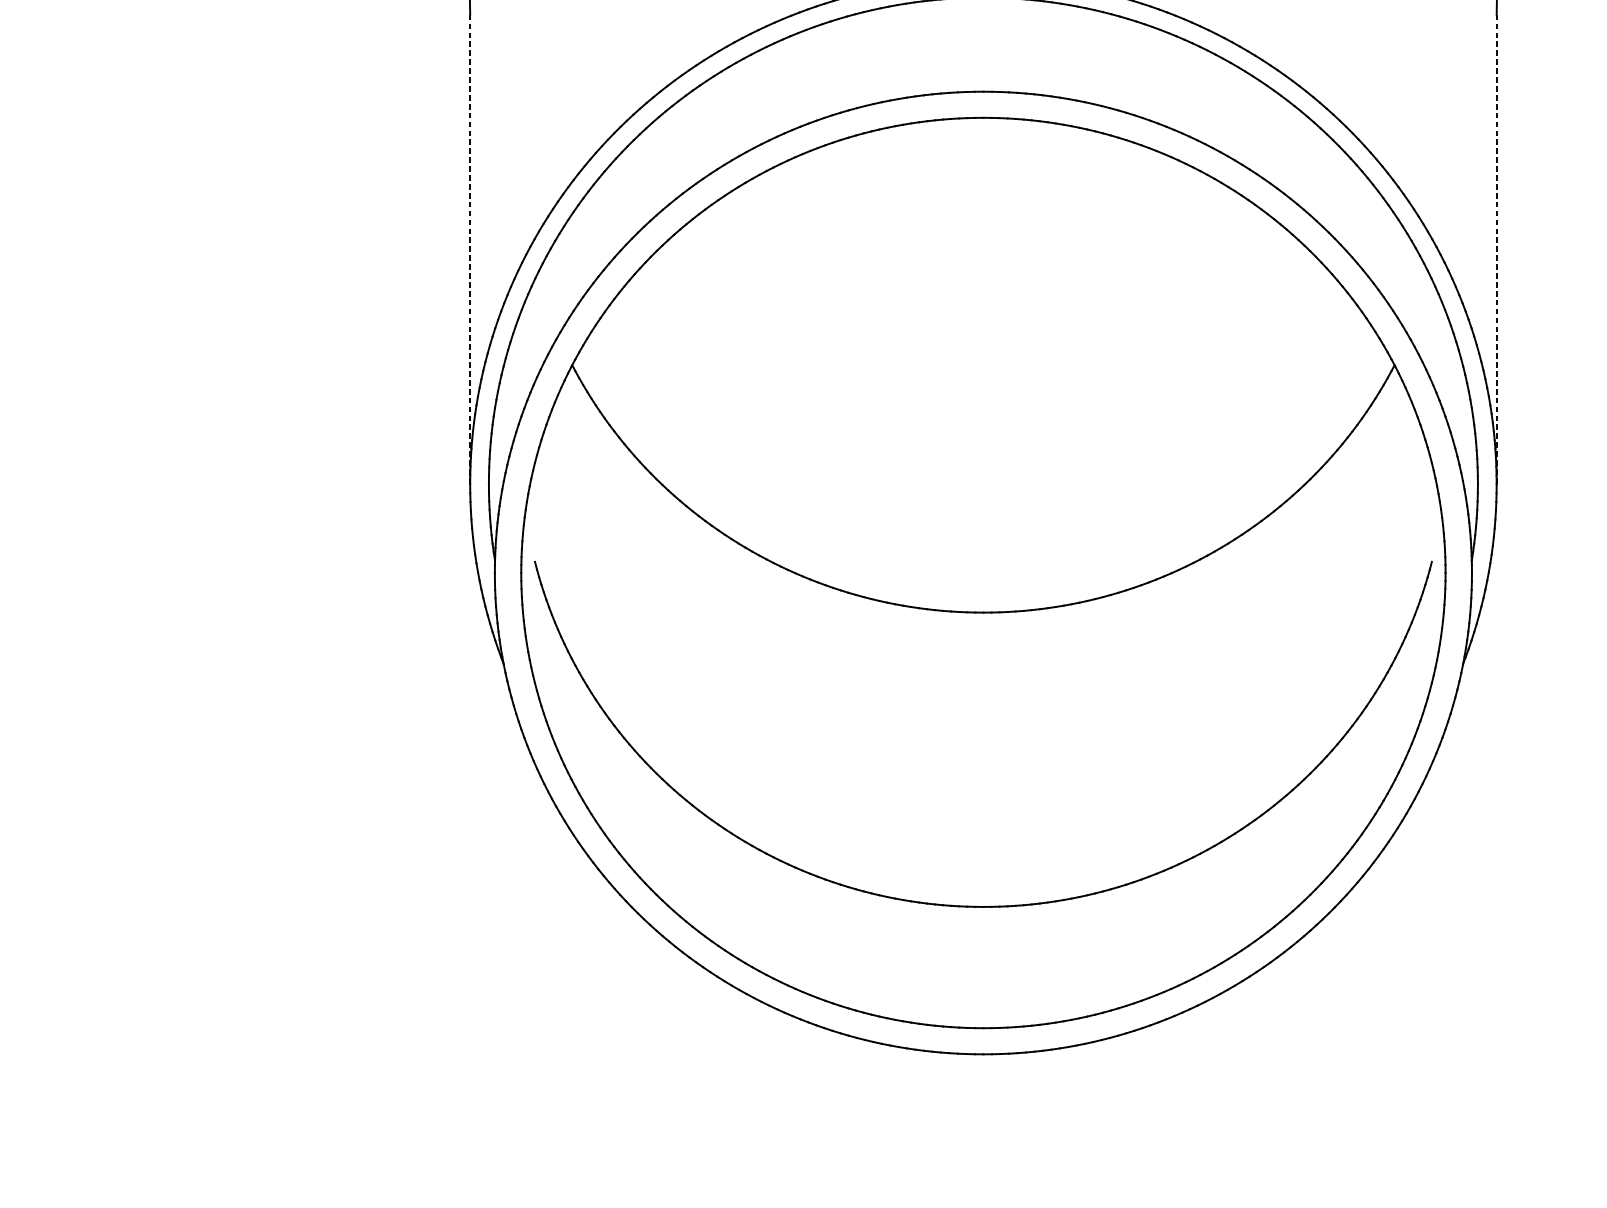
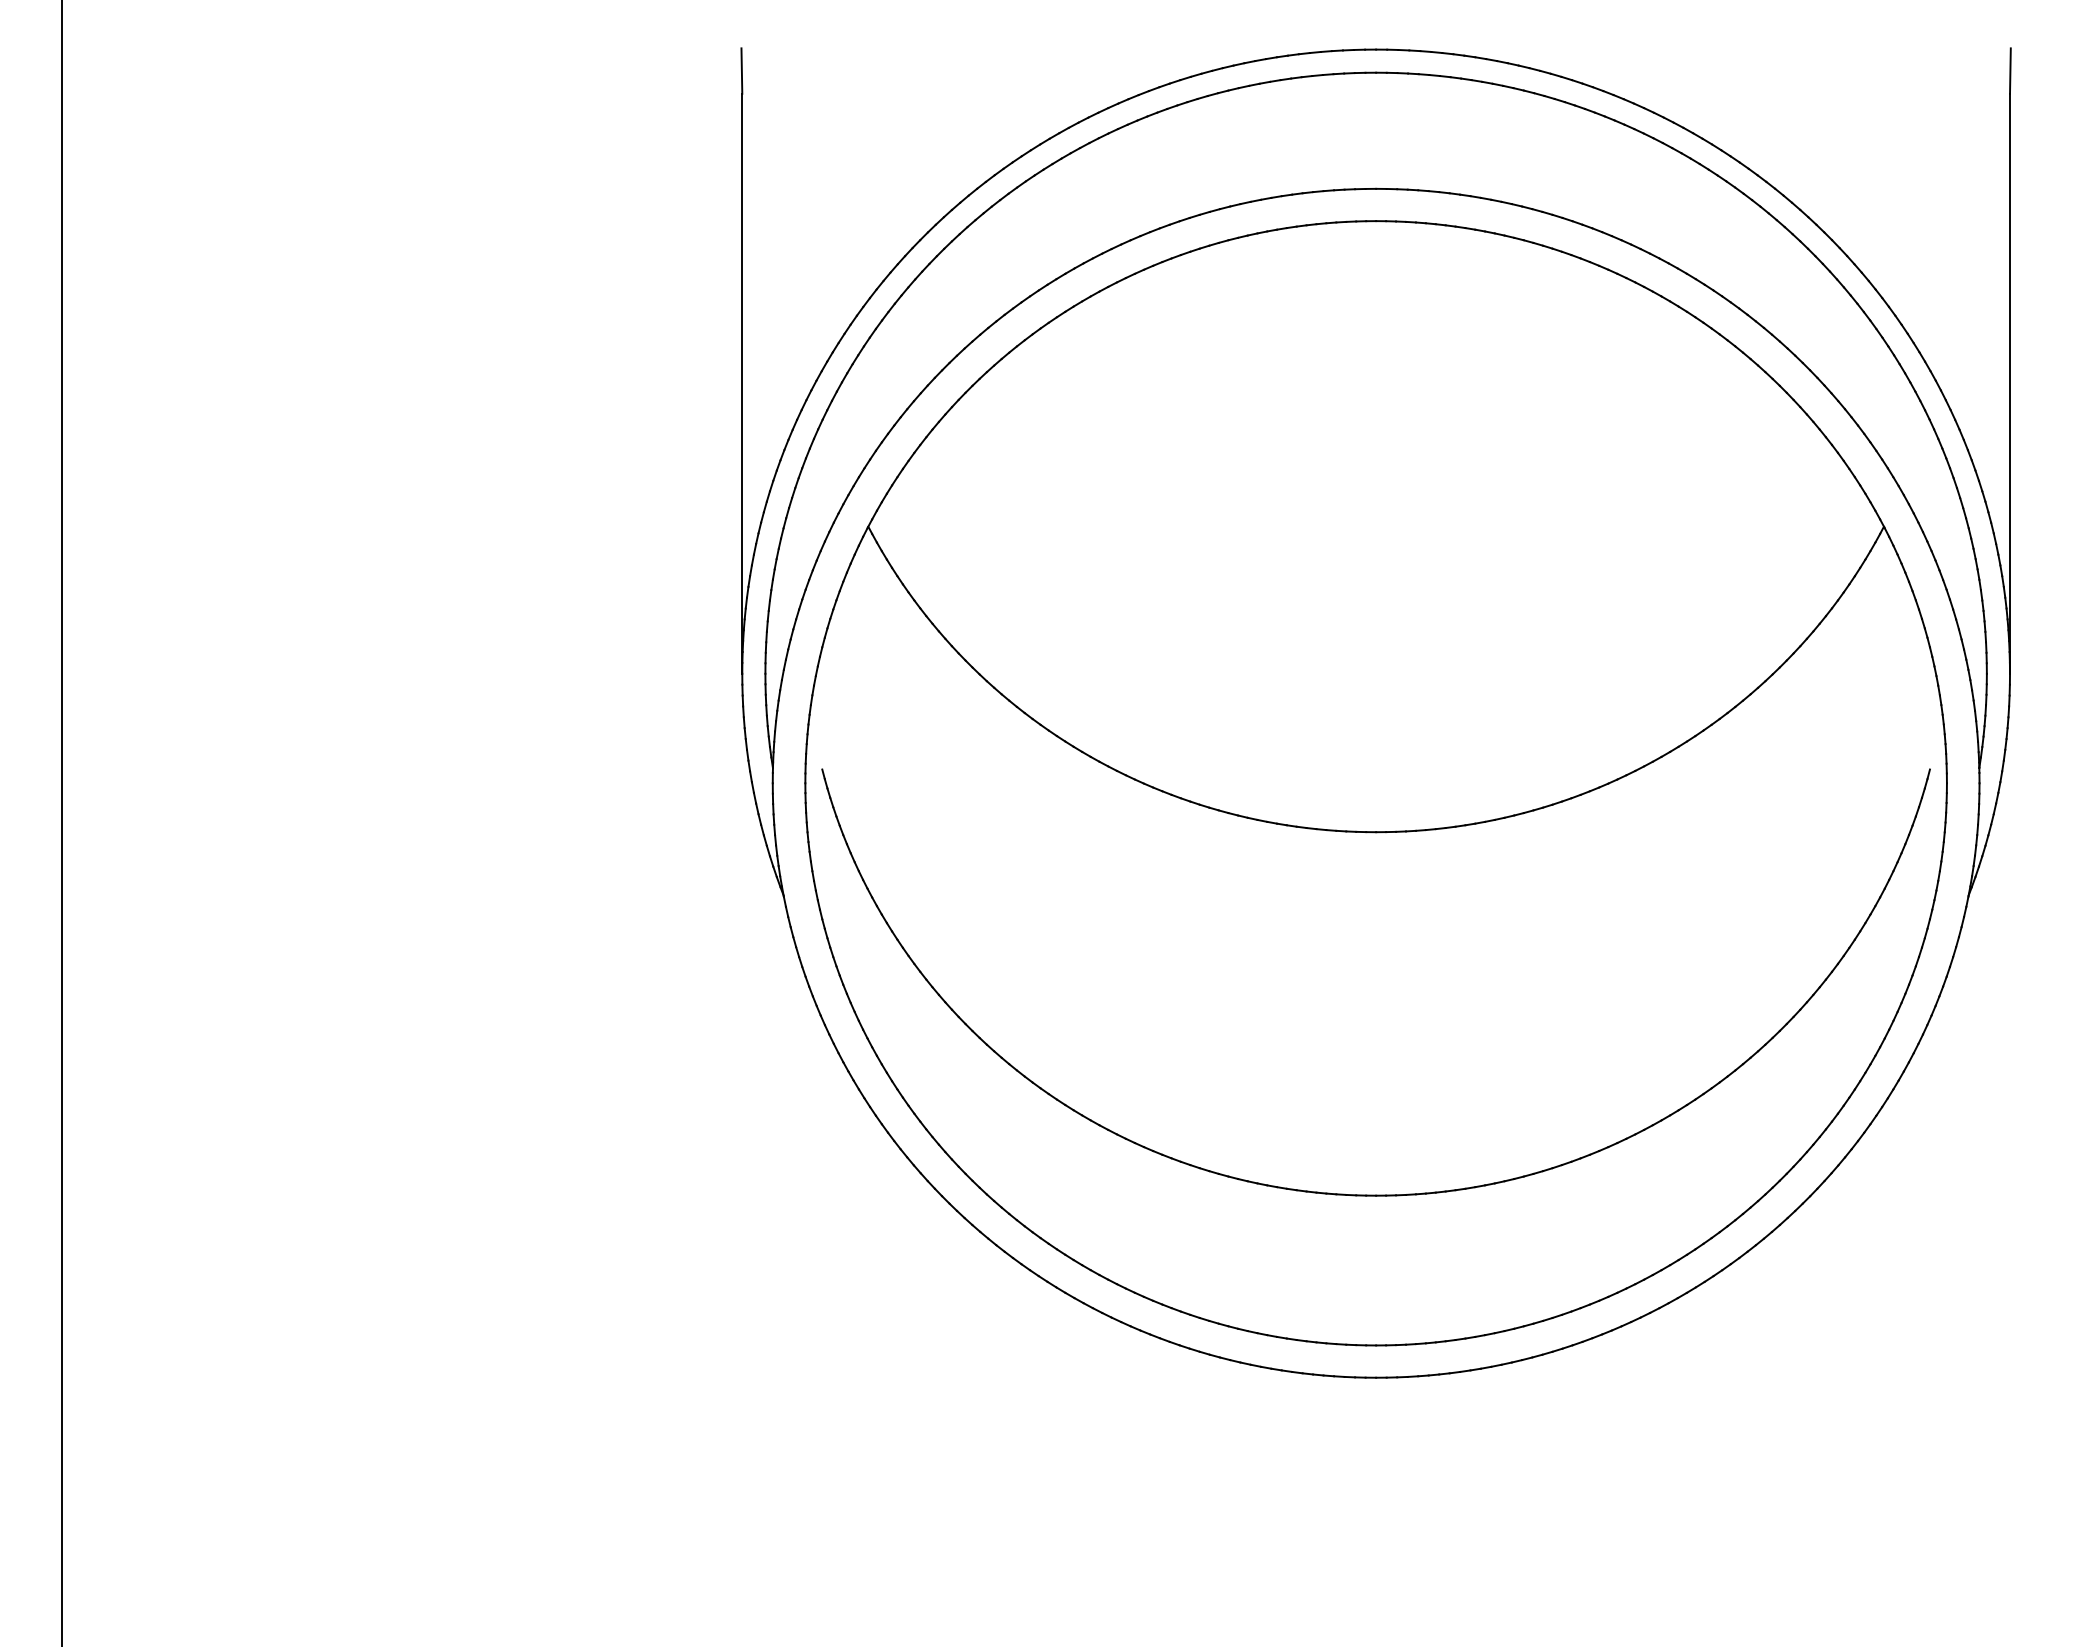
line: (470, 249) -> (742, 383), dashed -> solid
line: (1497, 249) -> (2010, 383), dashed -> solid

